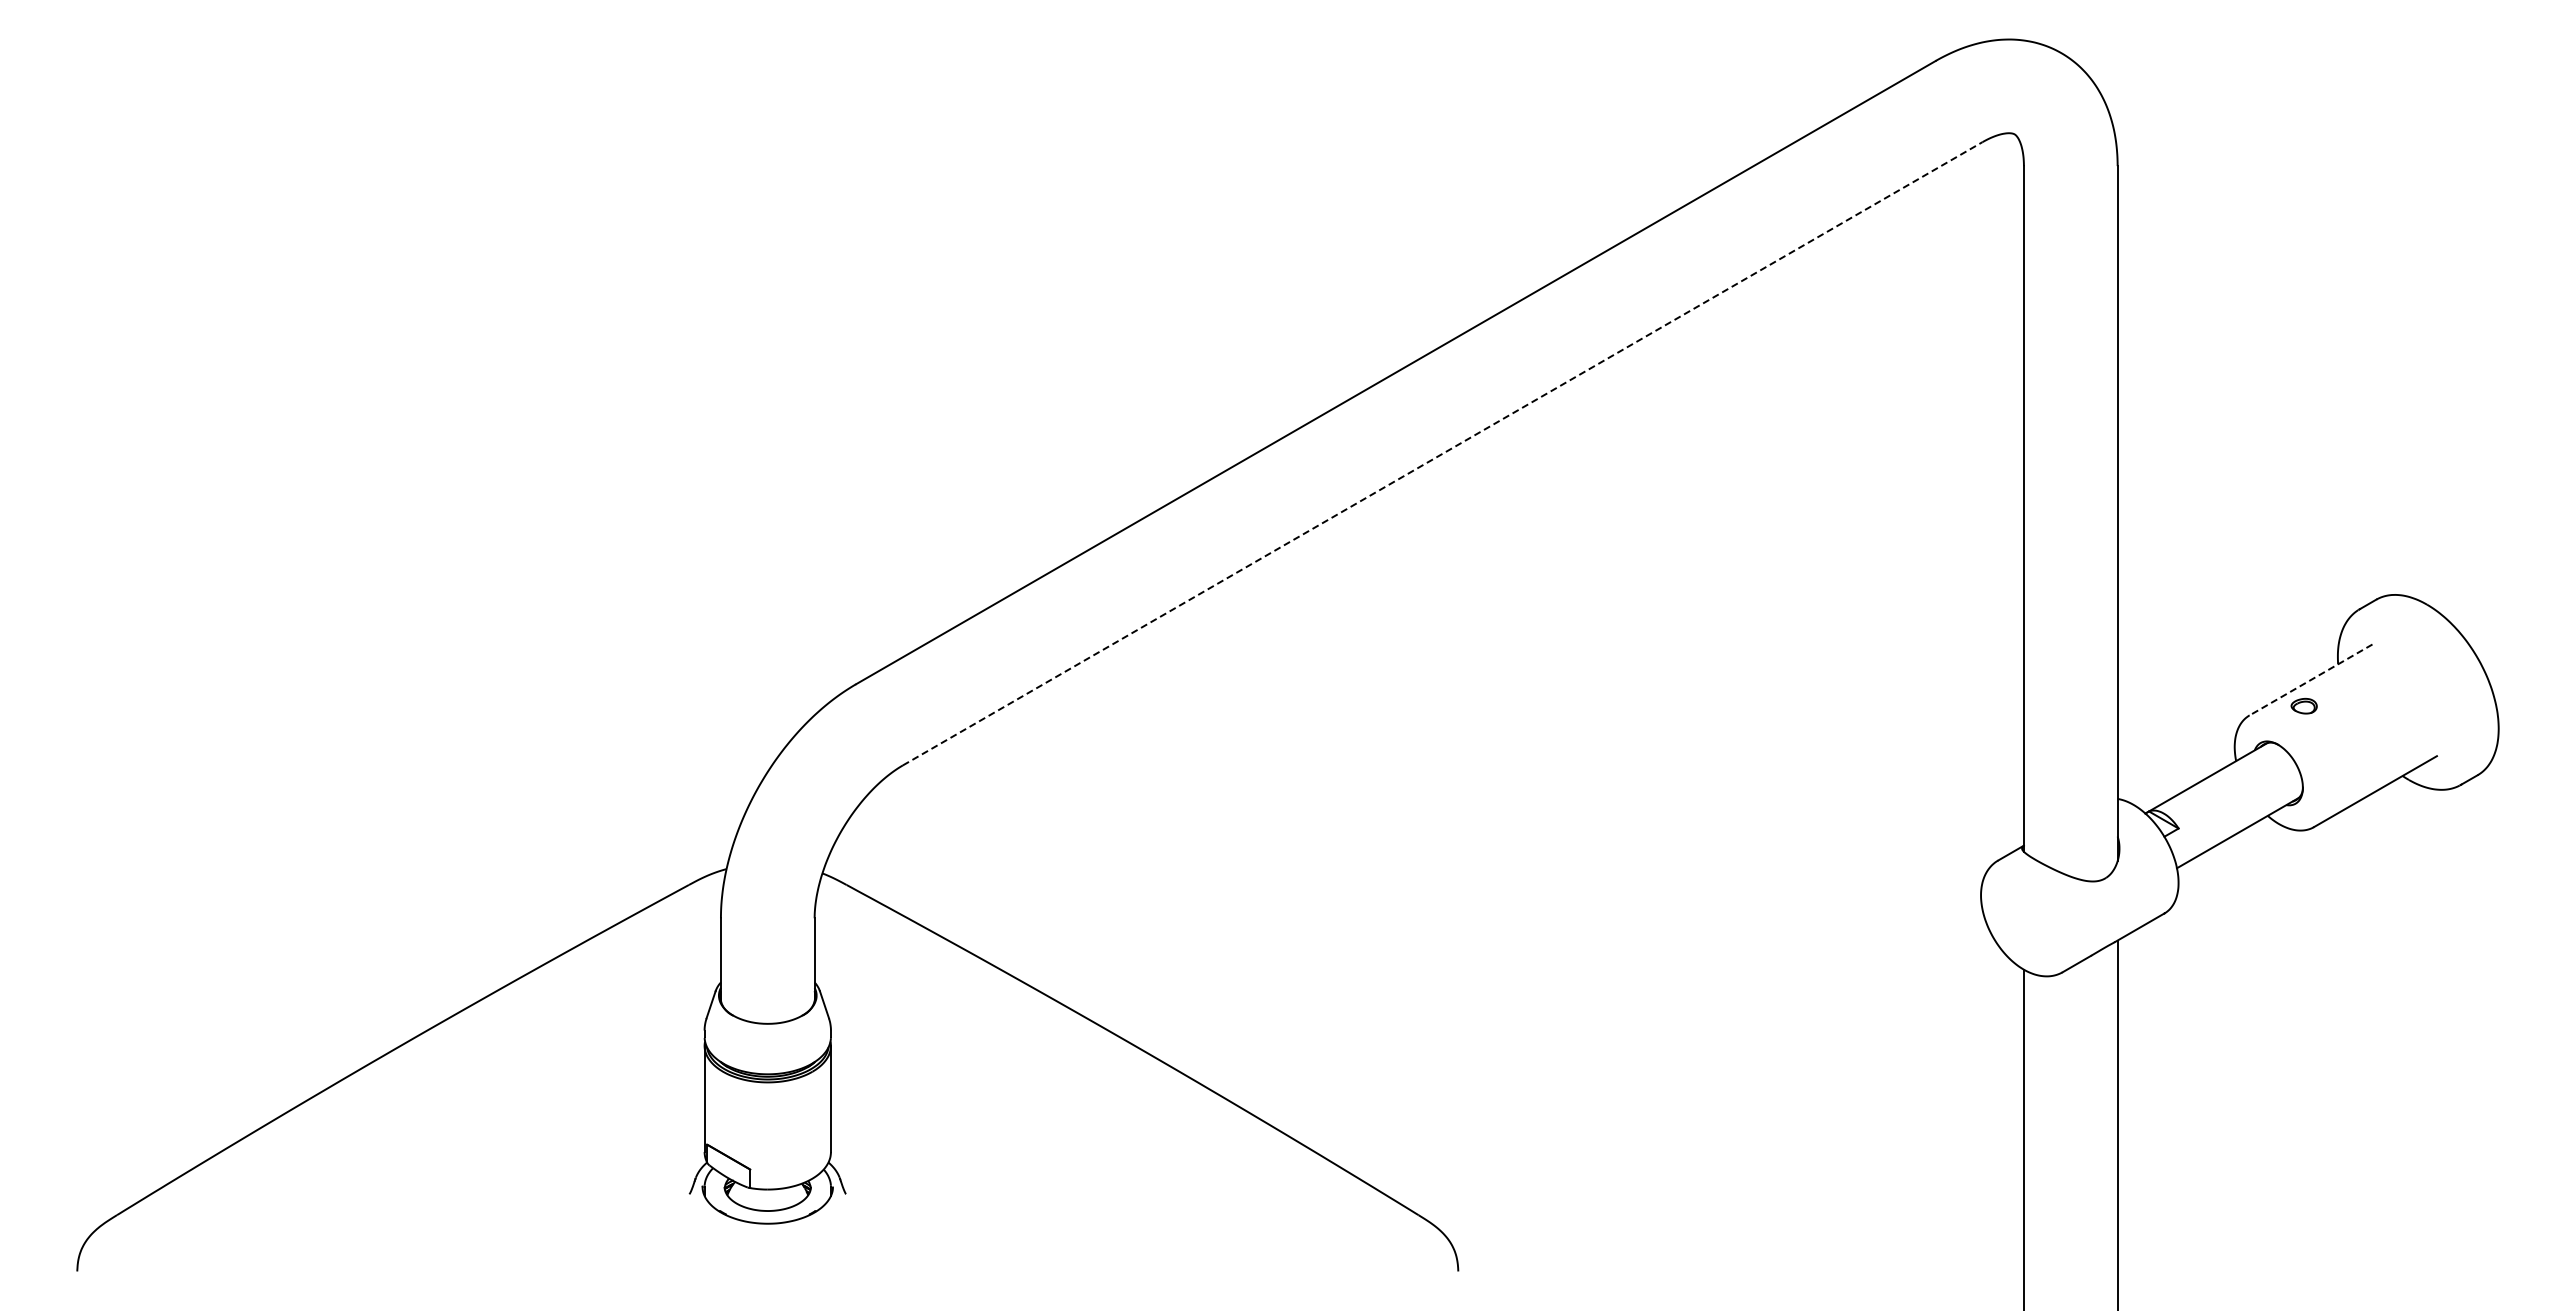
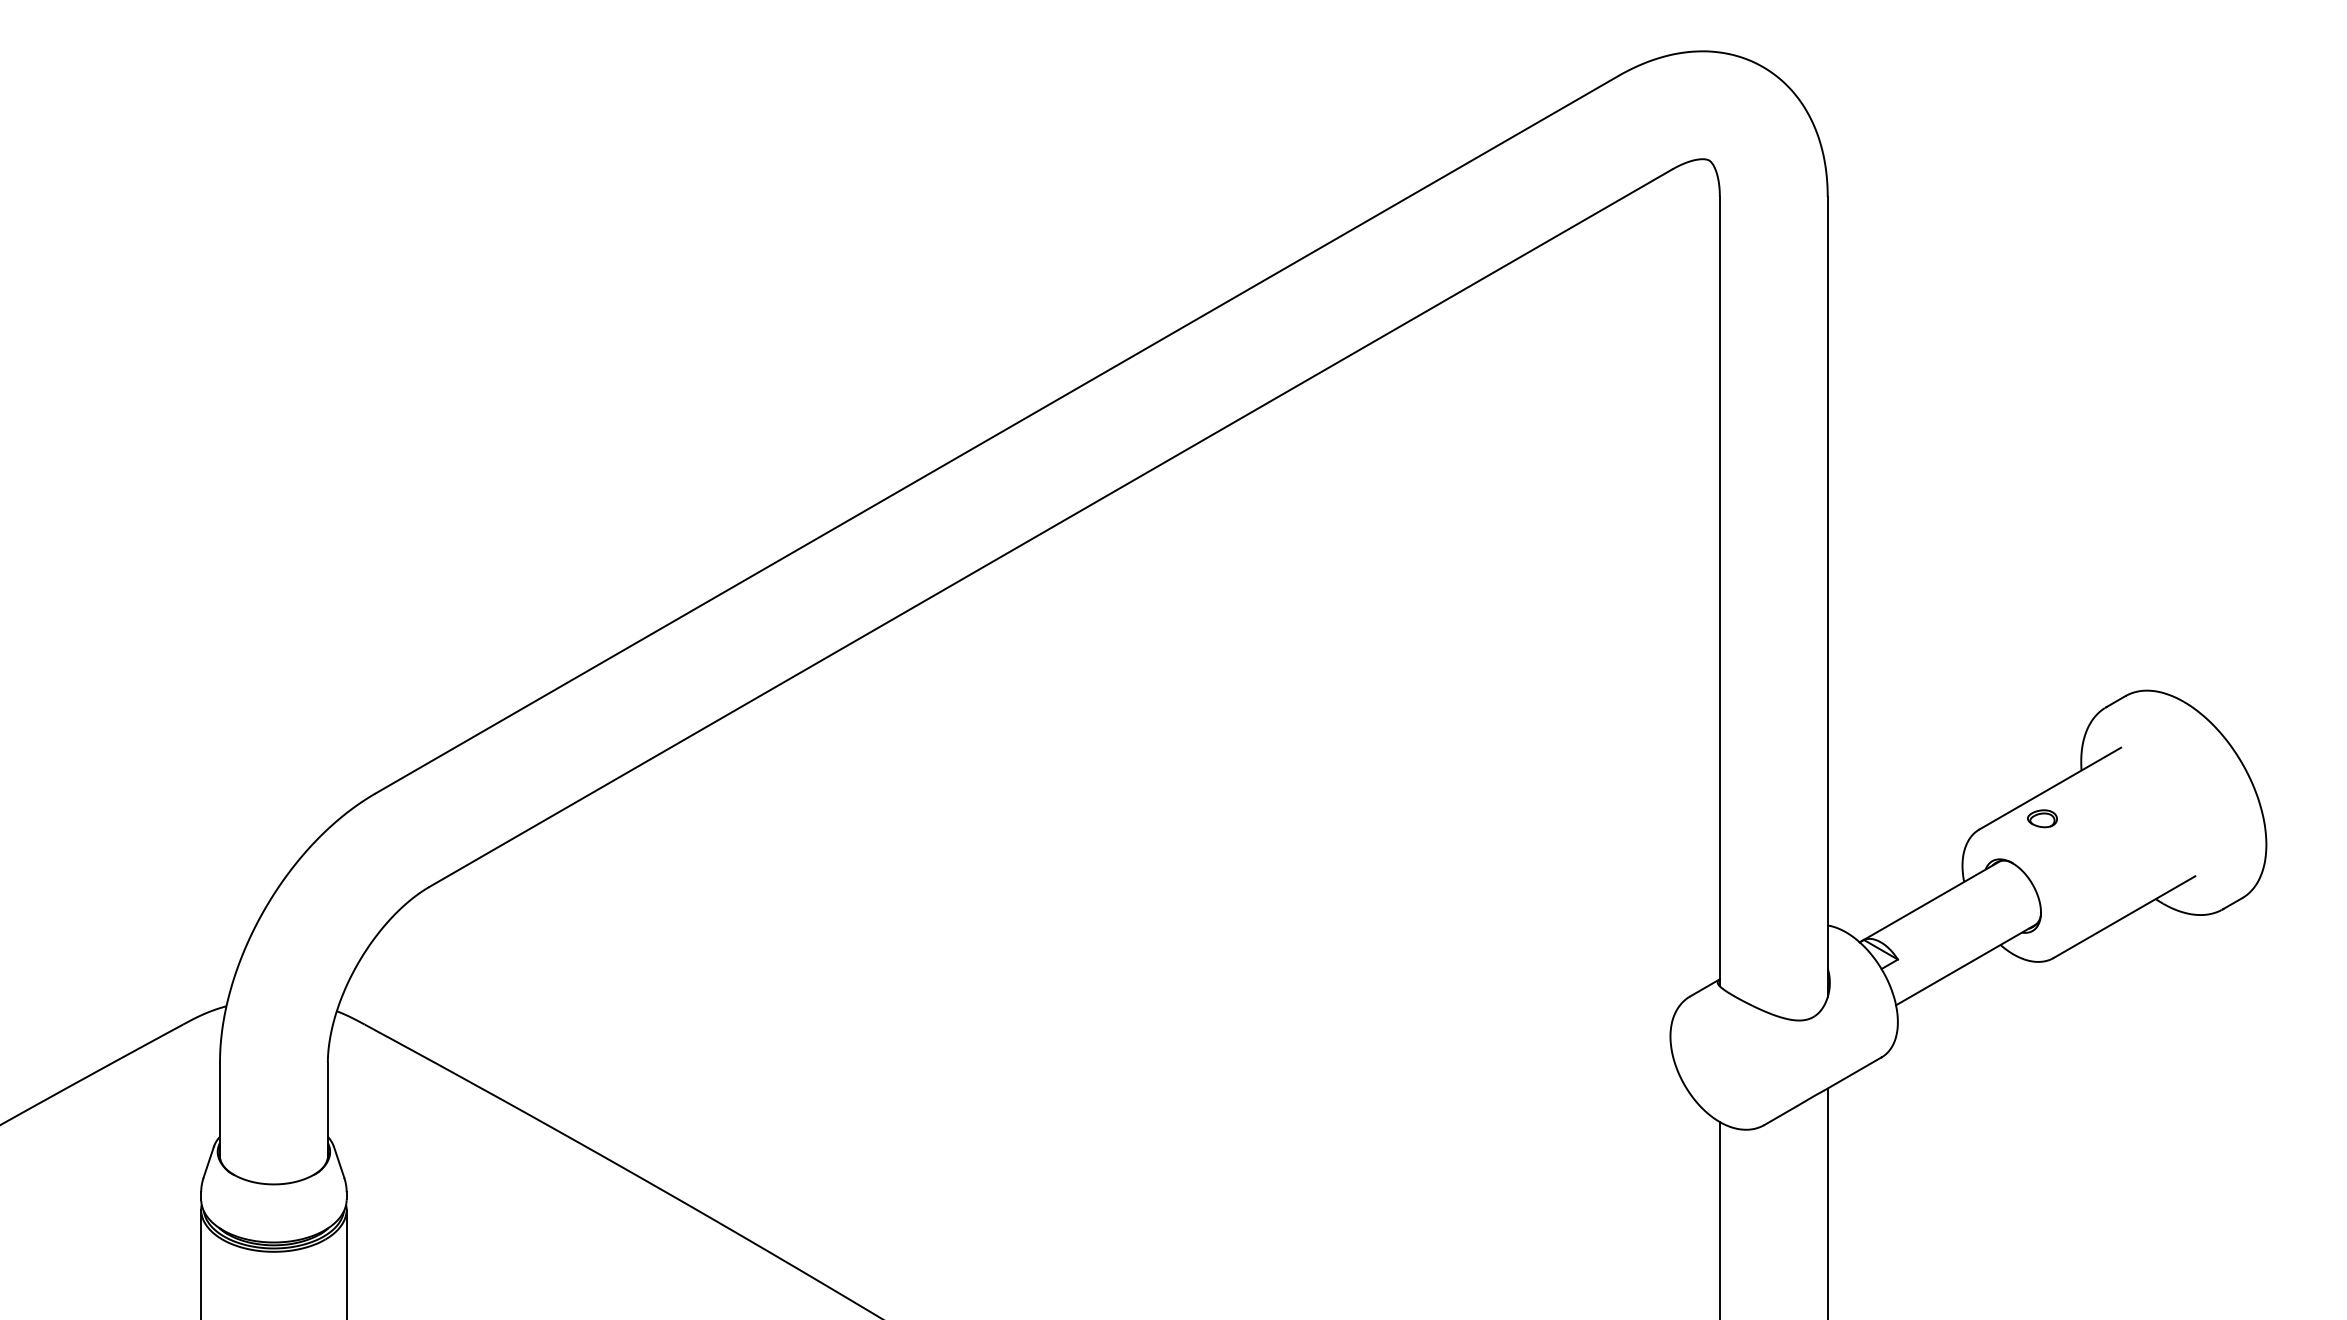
line: (1443, 453) -> (1051, 527), dashed -> solid
line: (2311, 679) -> (2050, 788), dashed -> solid

